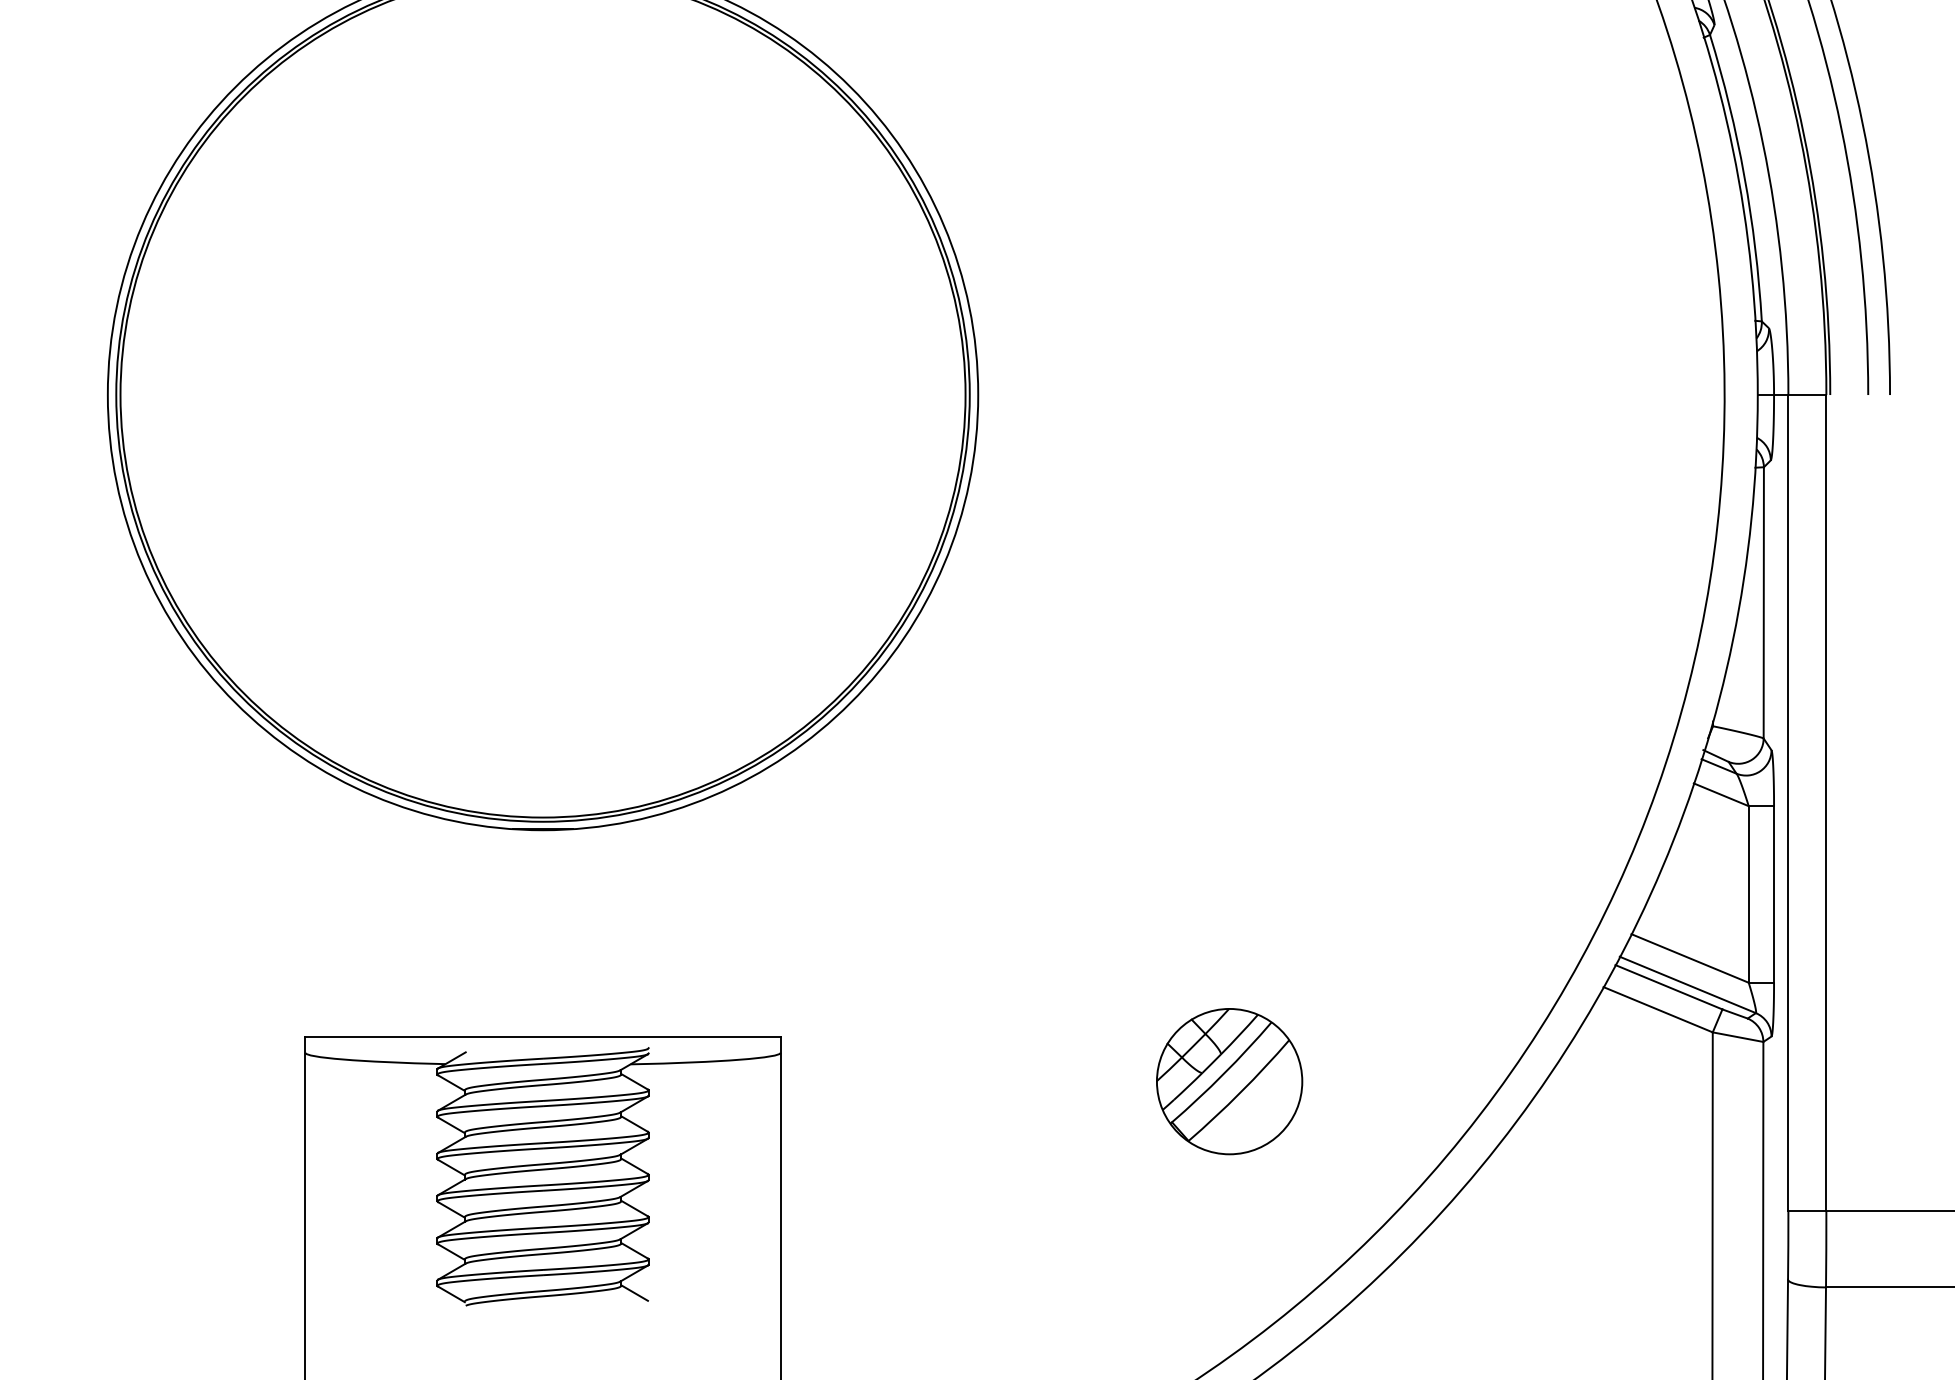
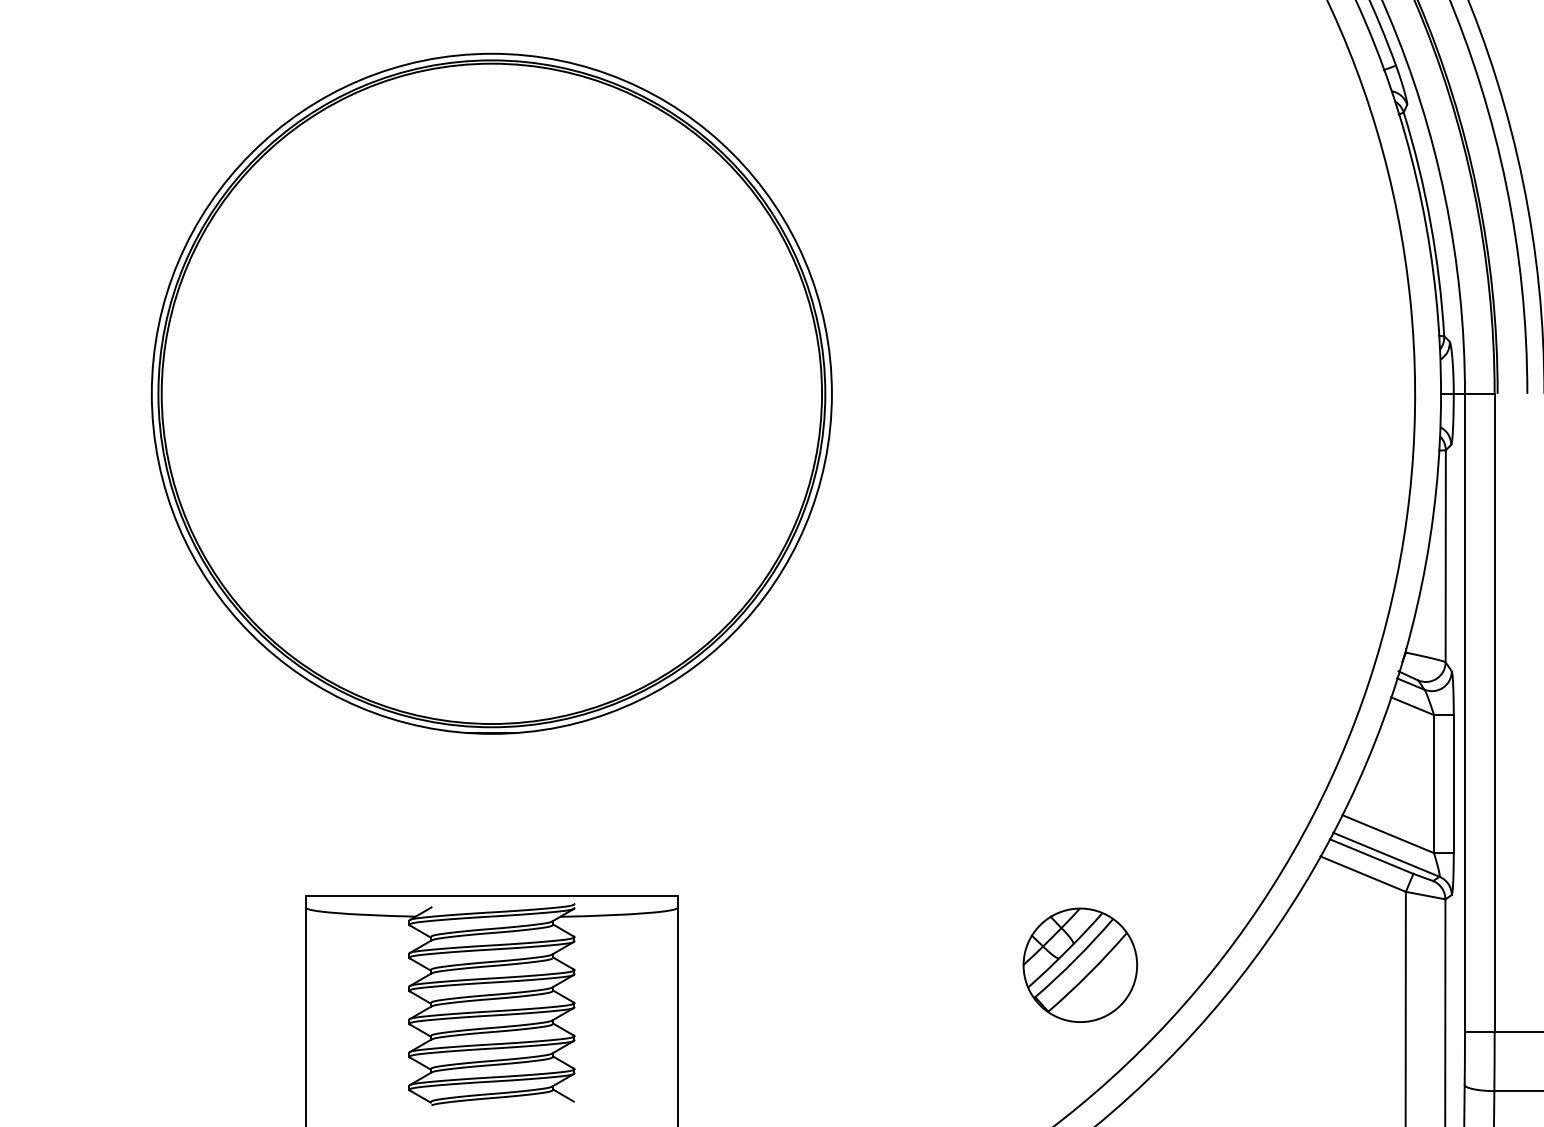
part: (1228, 1080) -> (1079, 964), moved

